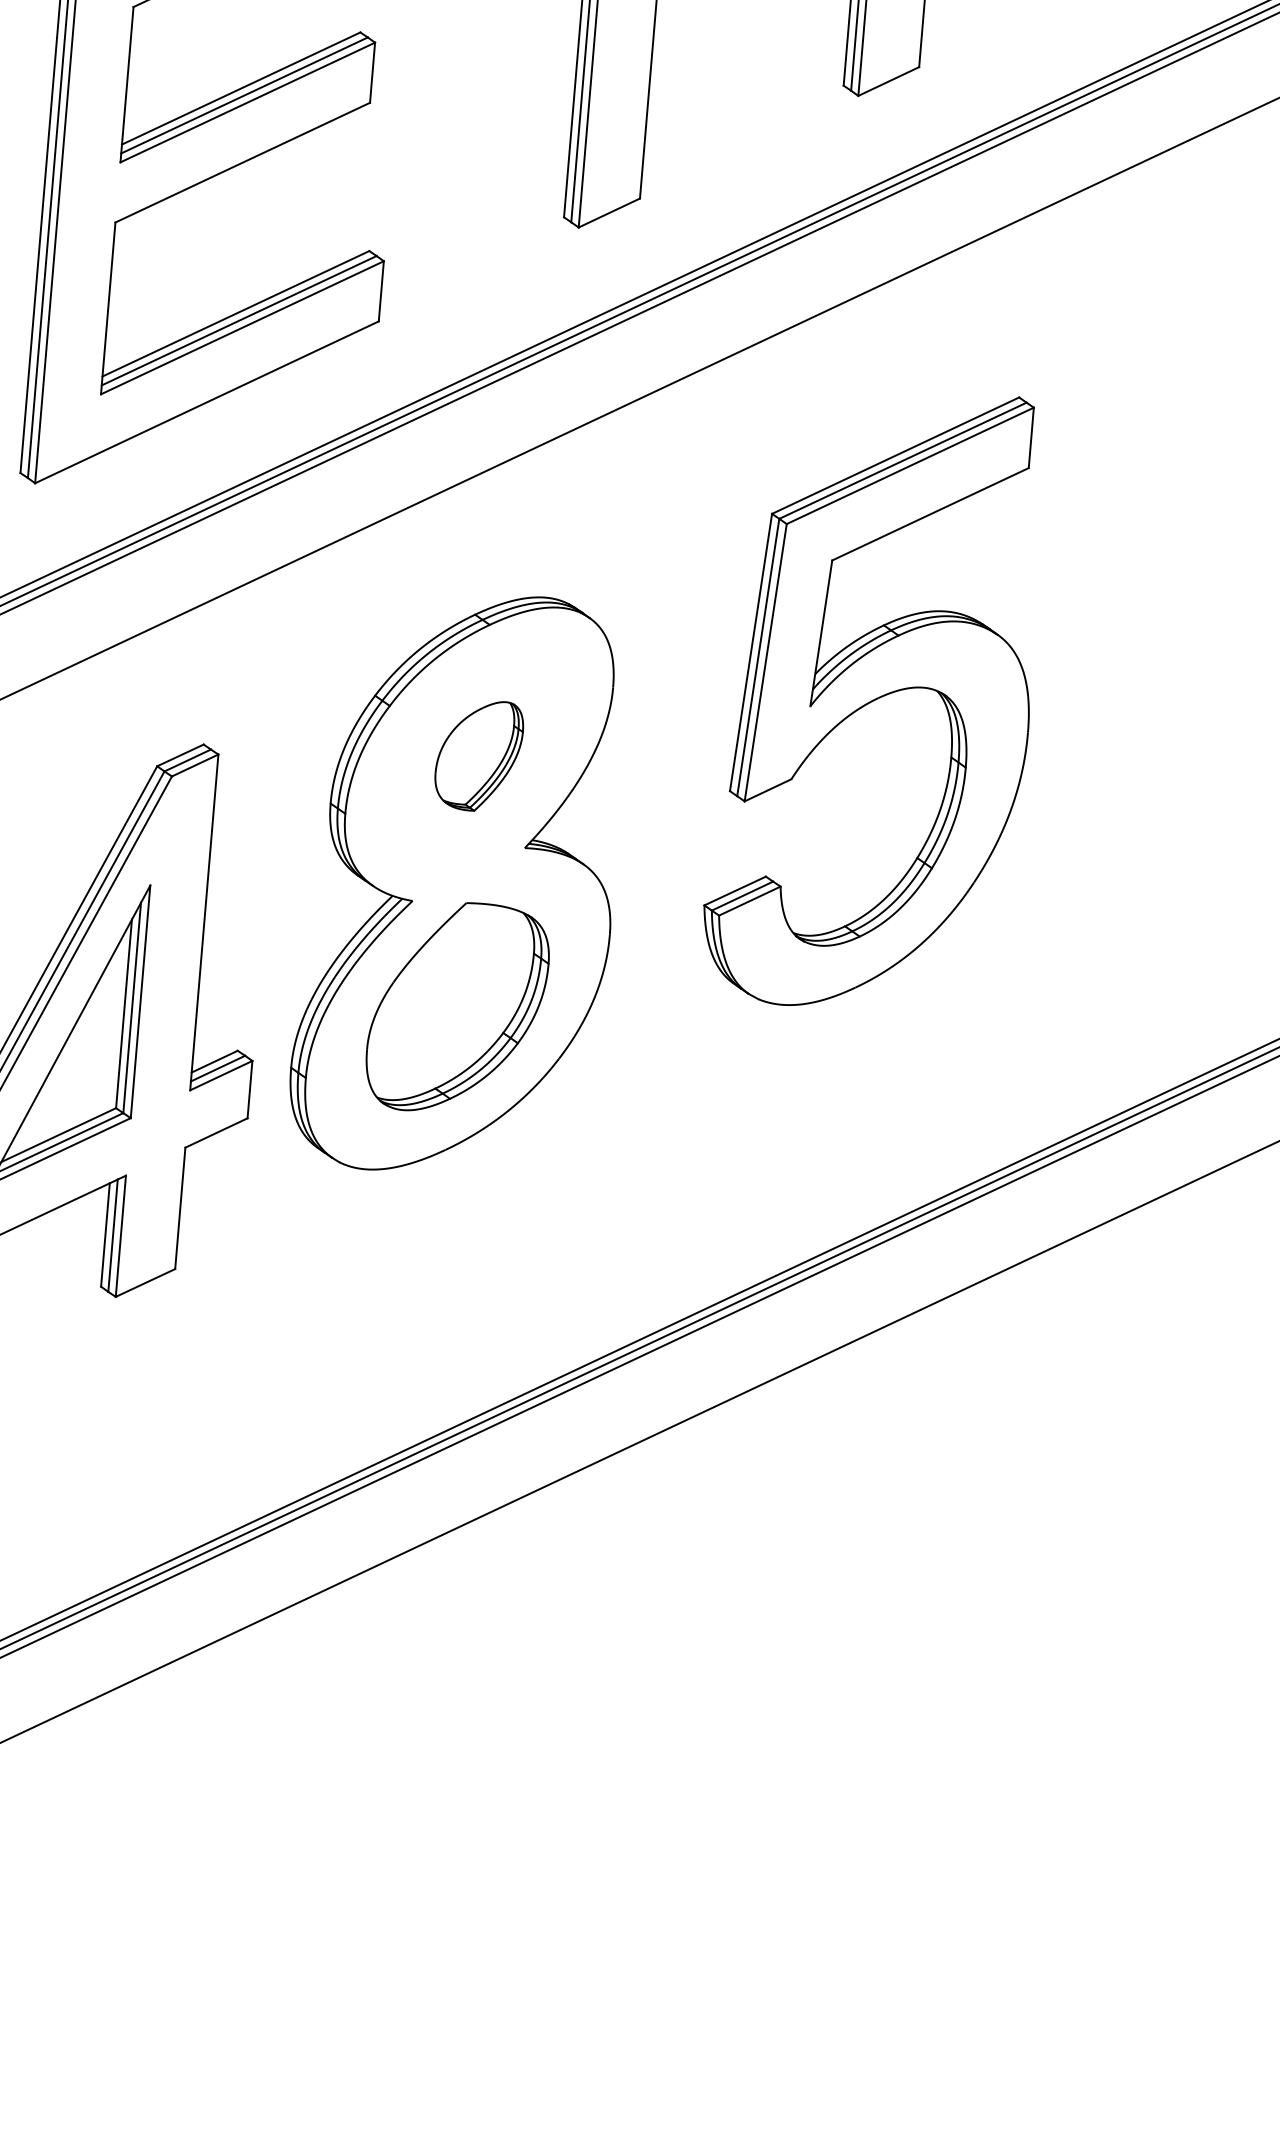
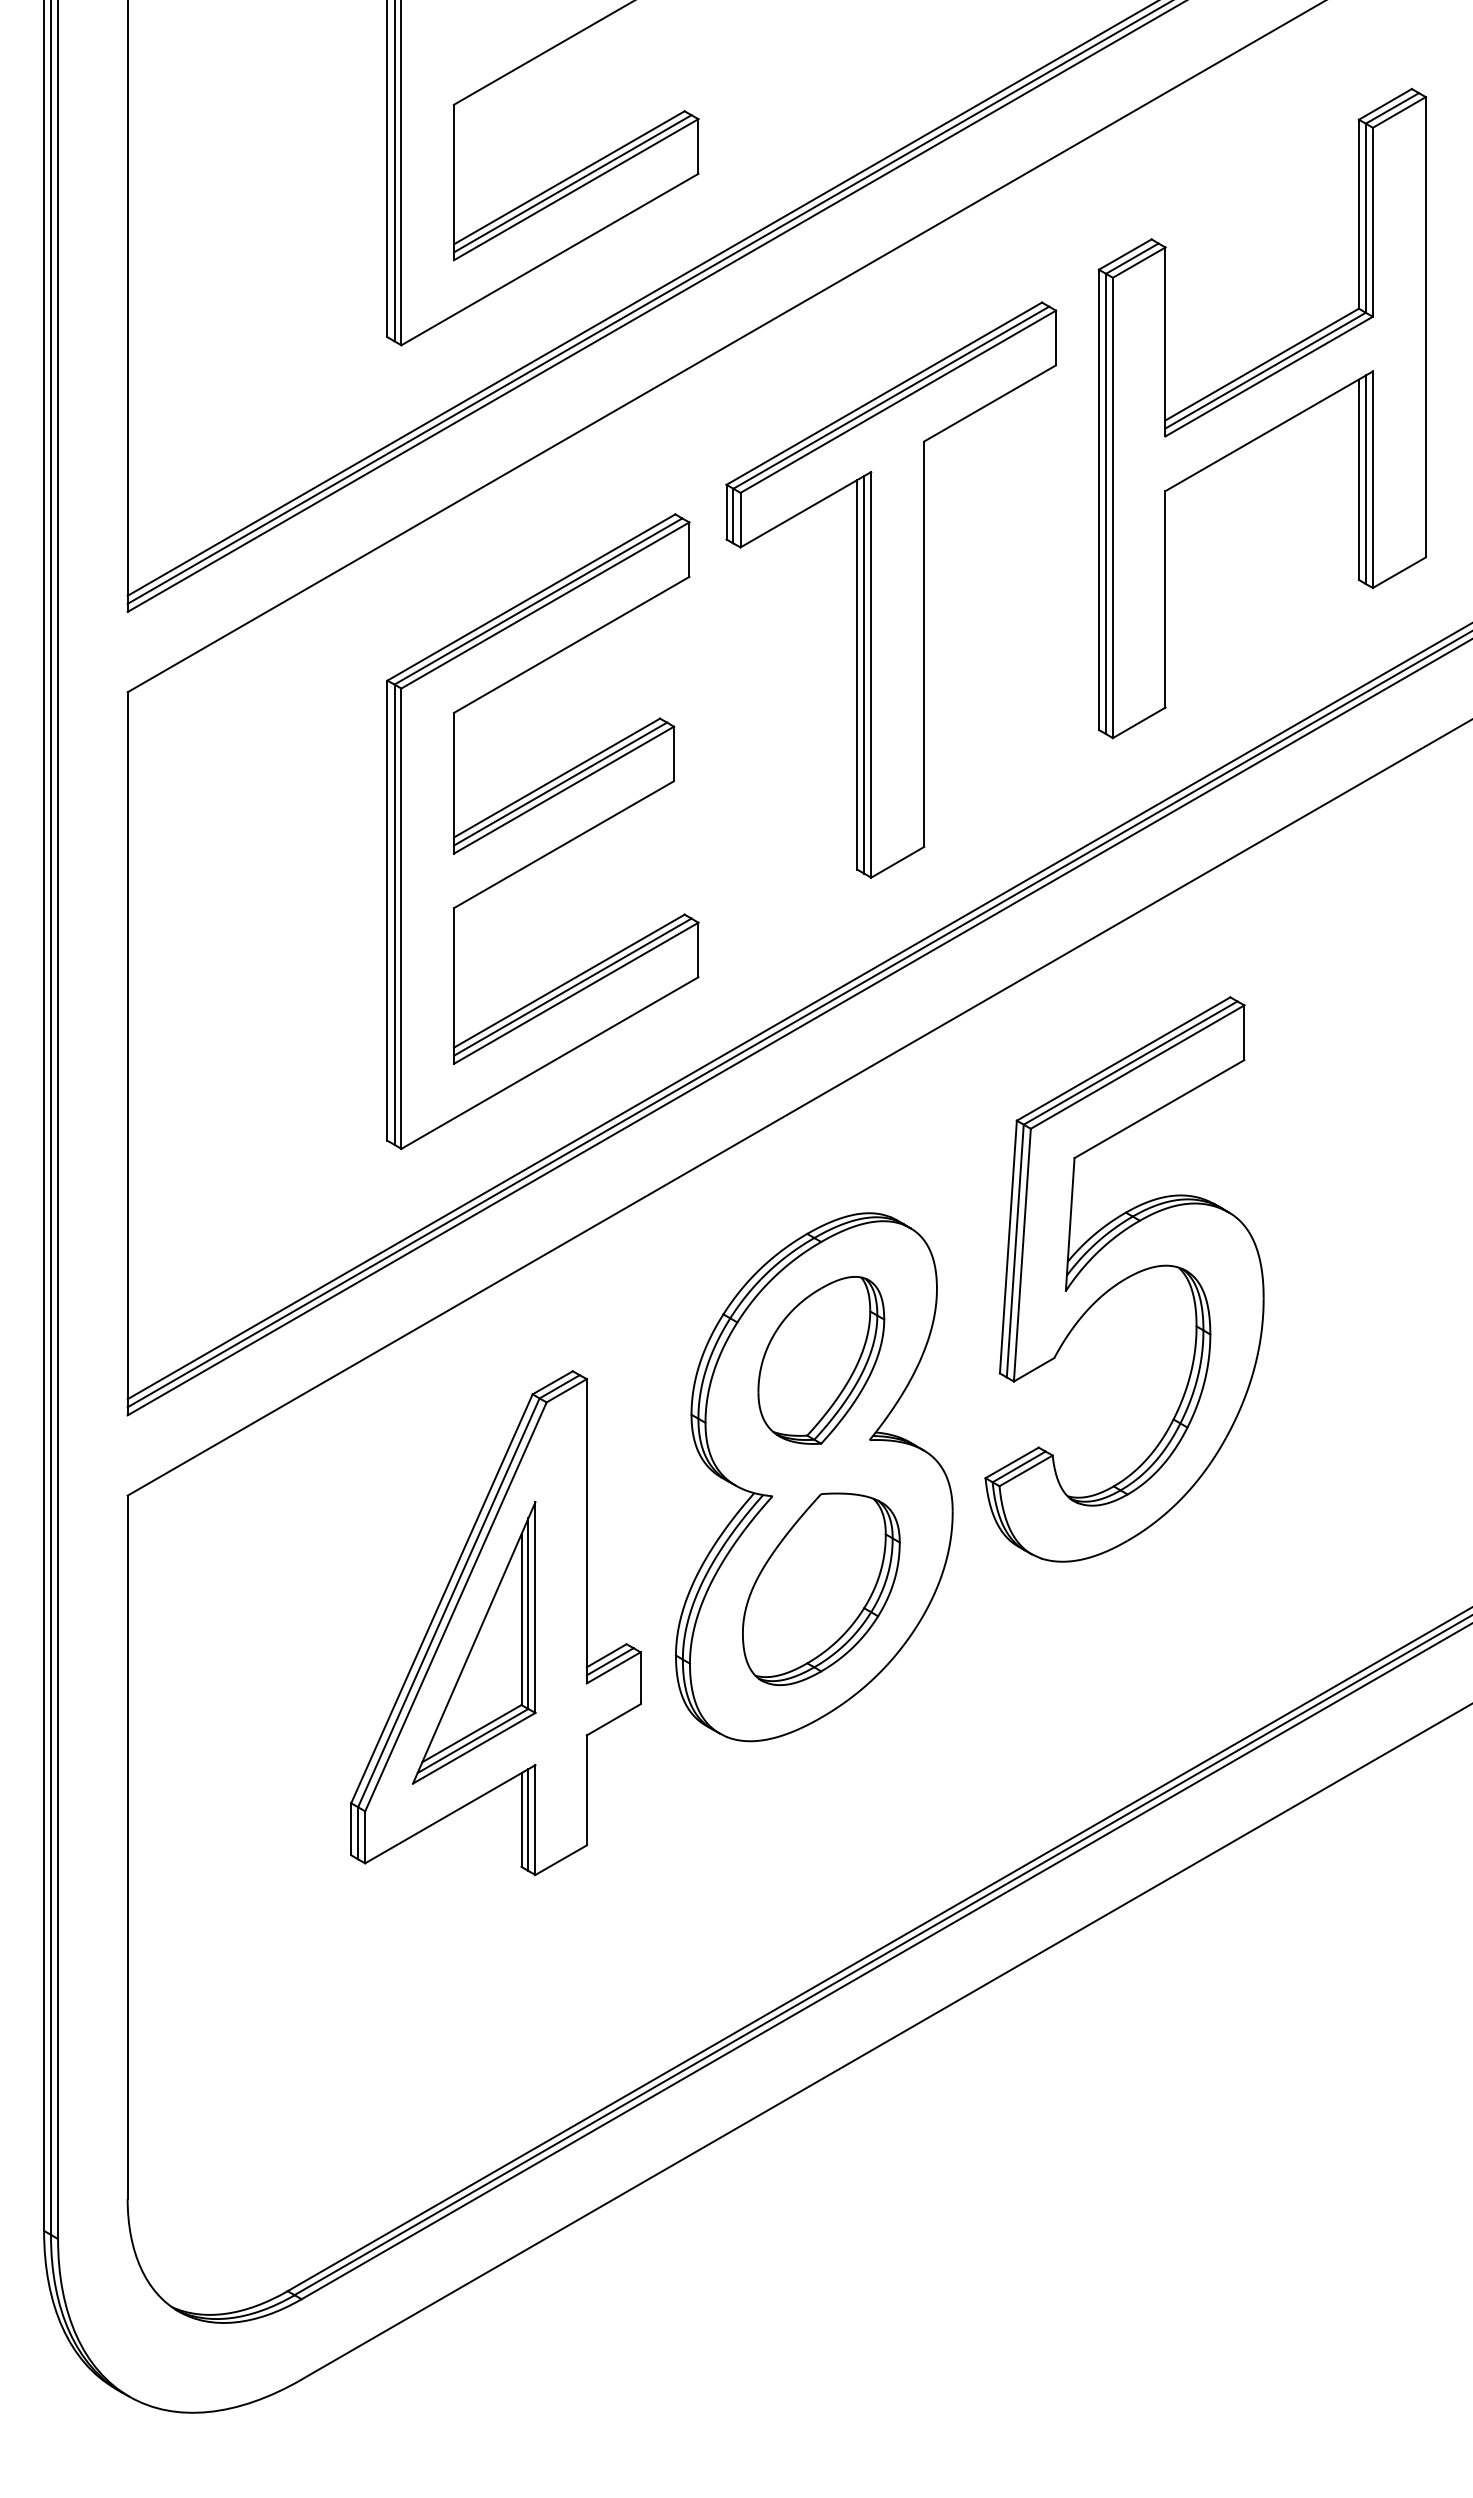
part: (876, 699) -> (1124, 1279), moved
part: (479, 755) -> (821, 1360), size x1.67

